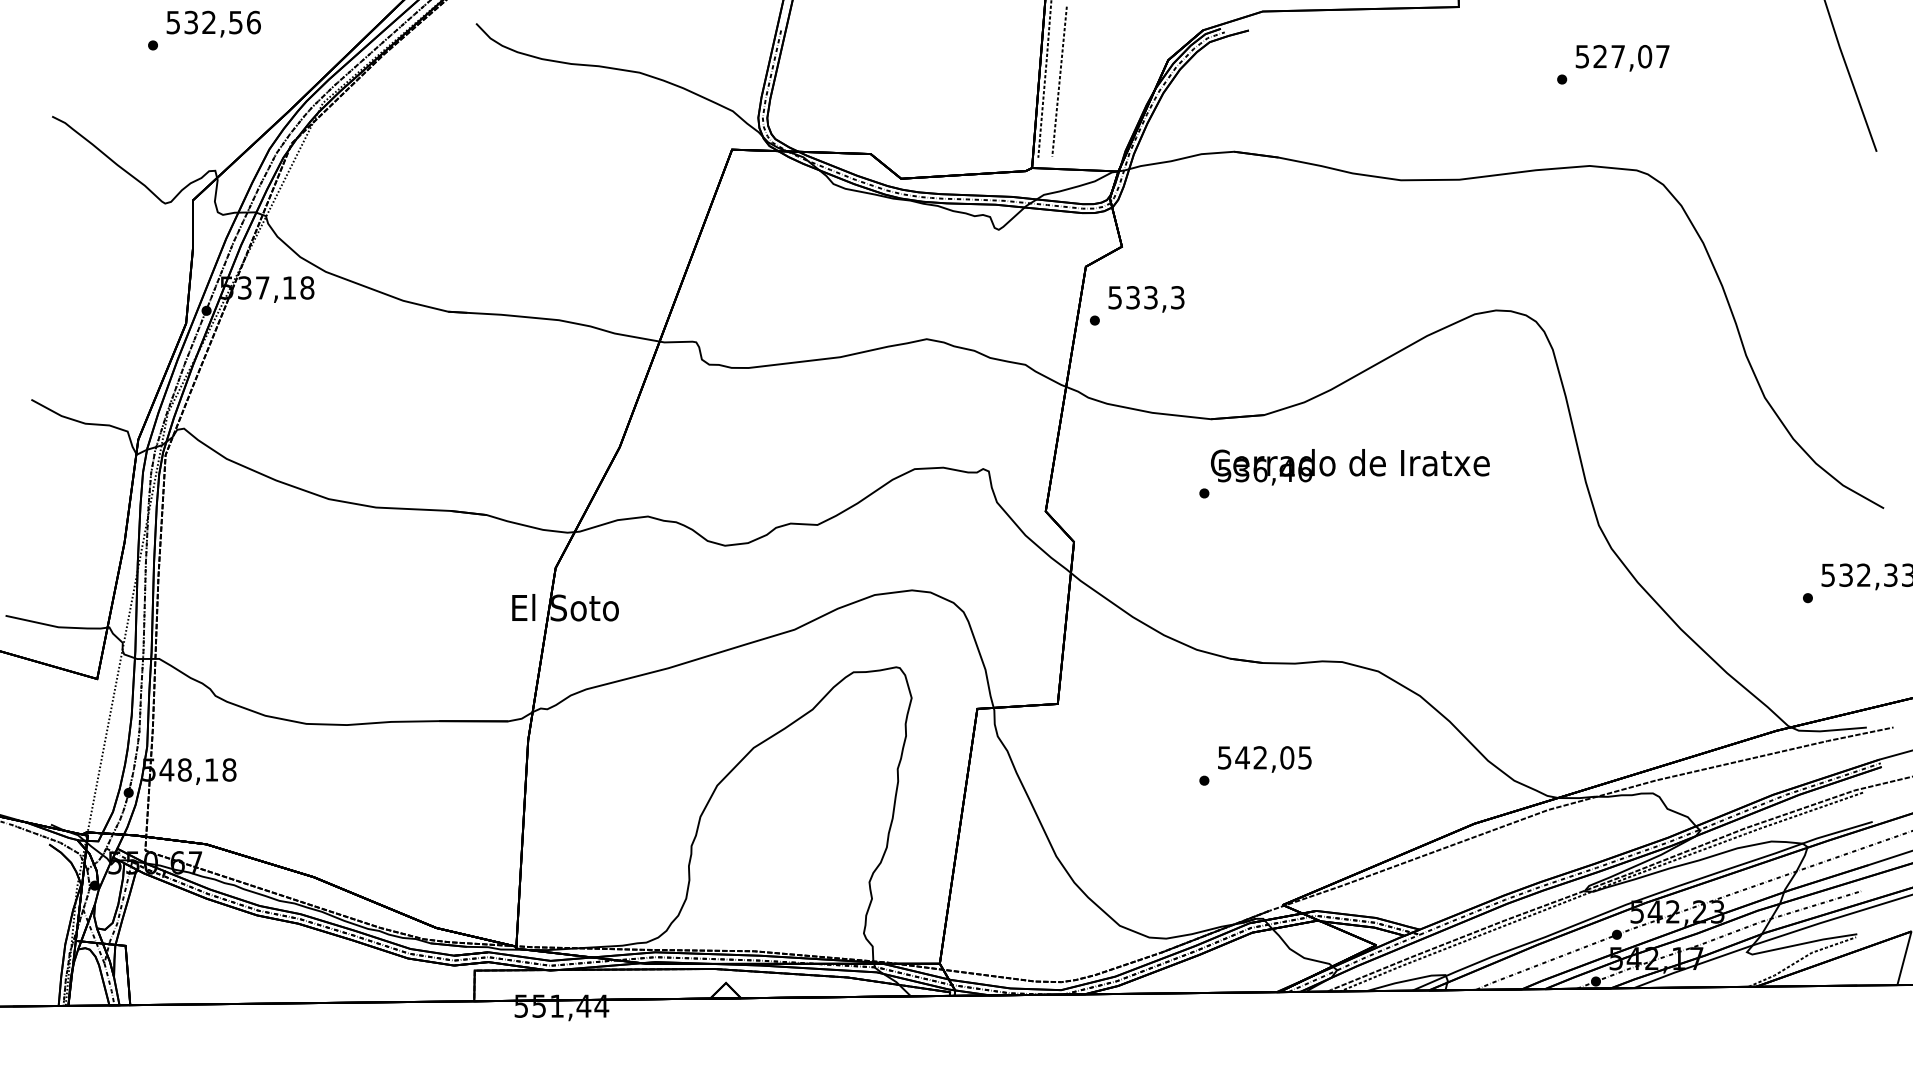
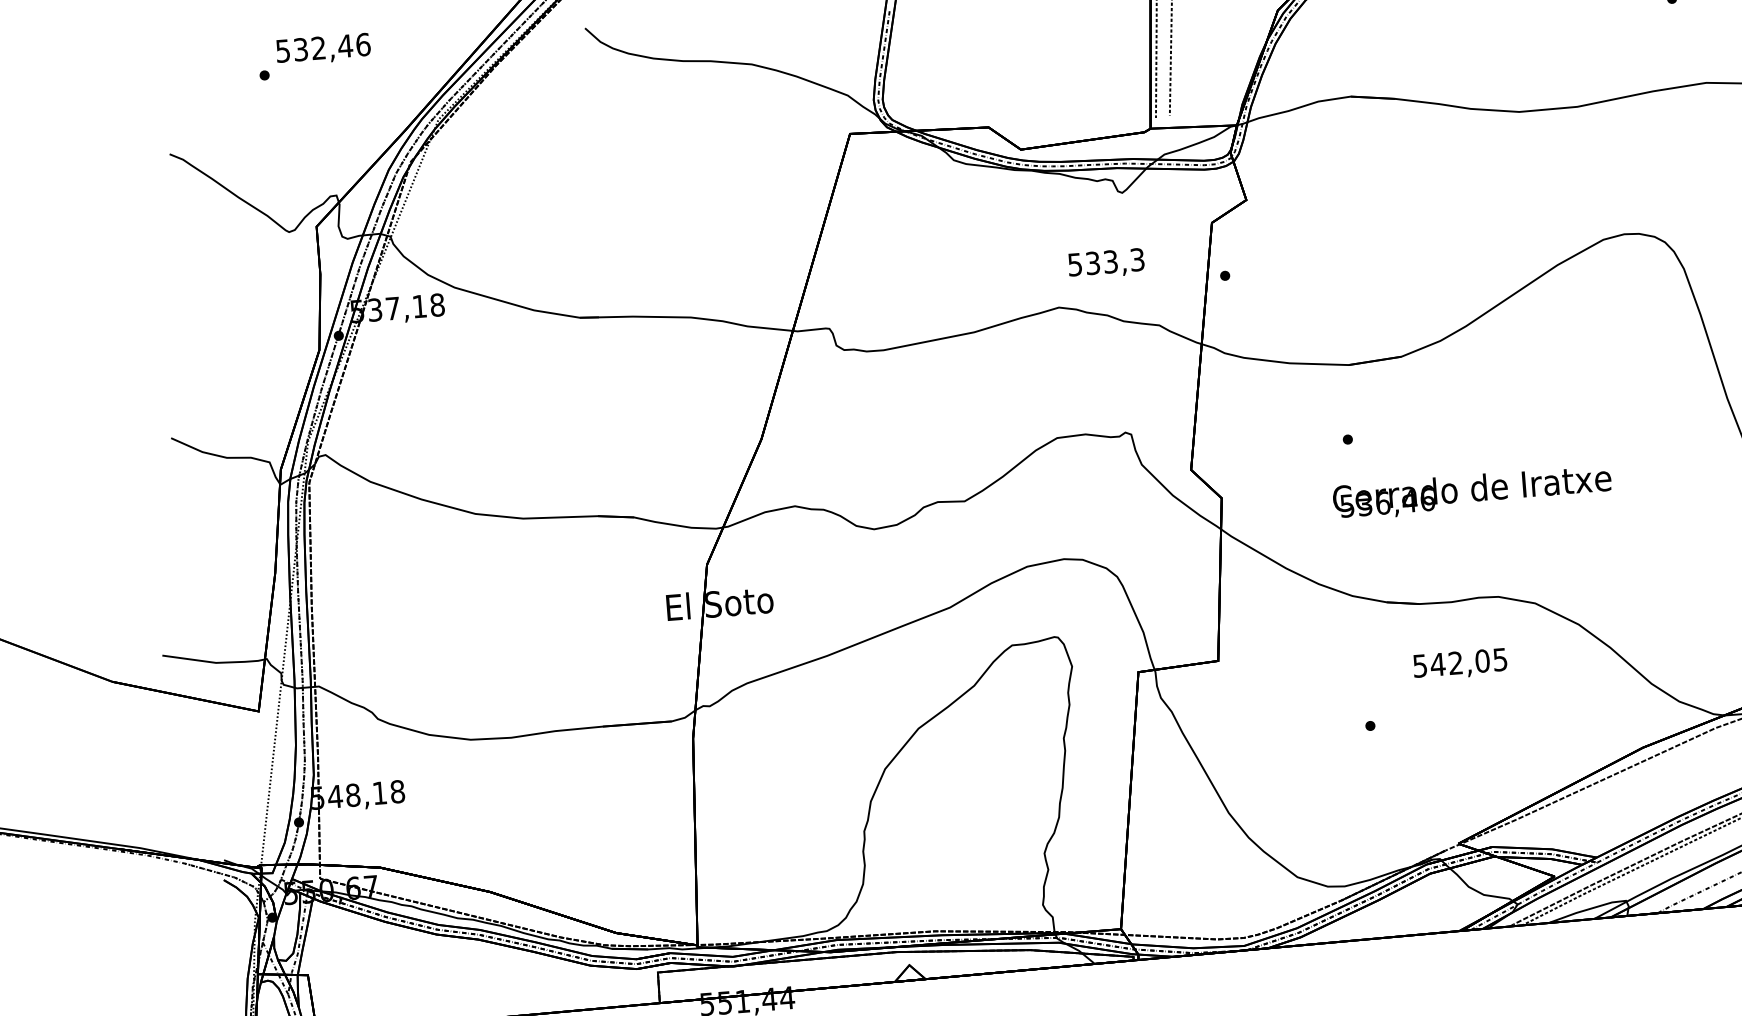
text: (235, 22) -> (345, 46), 532,56 -> 532,46
text: (1146, 299) -> (1106, 264), moved
text: (1350, 467) -> (1472, 493), moved
text: (1264, 759) -> (1459, 664), moved

